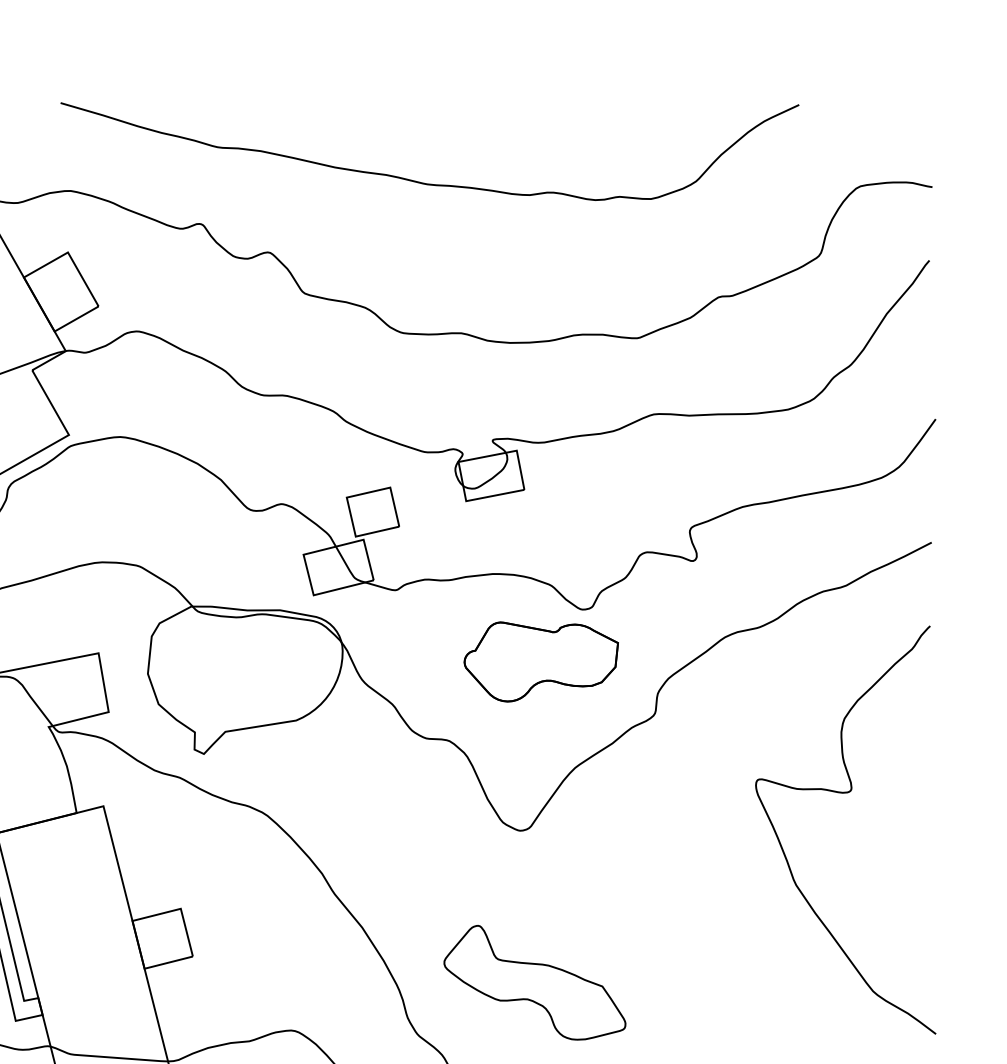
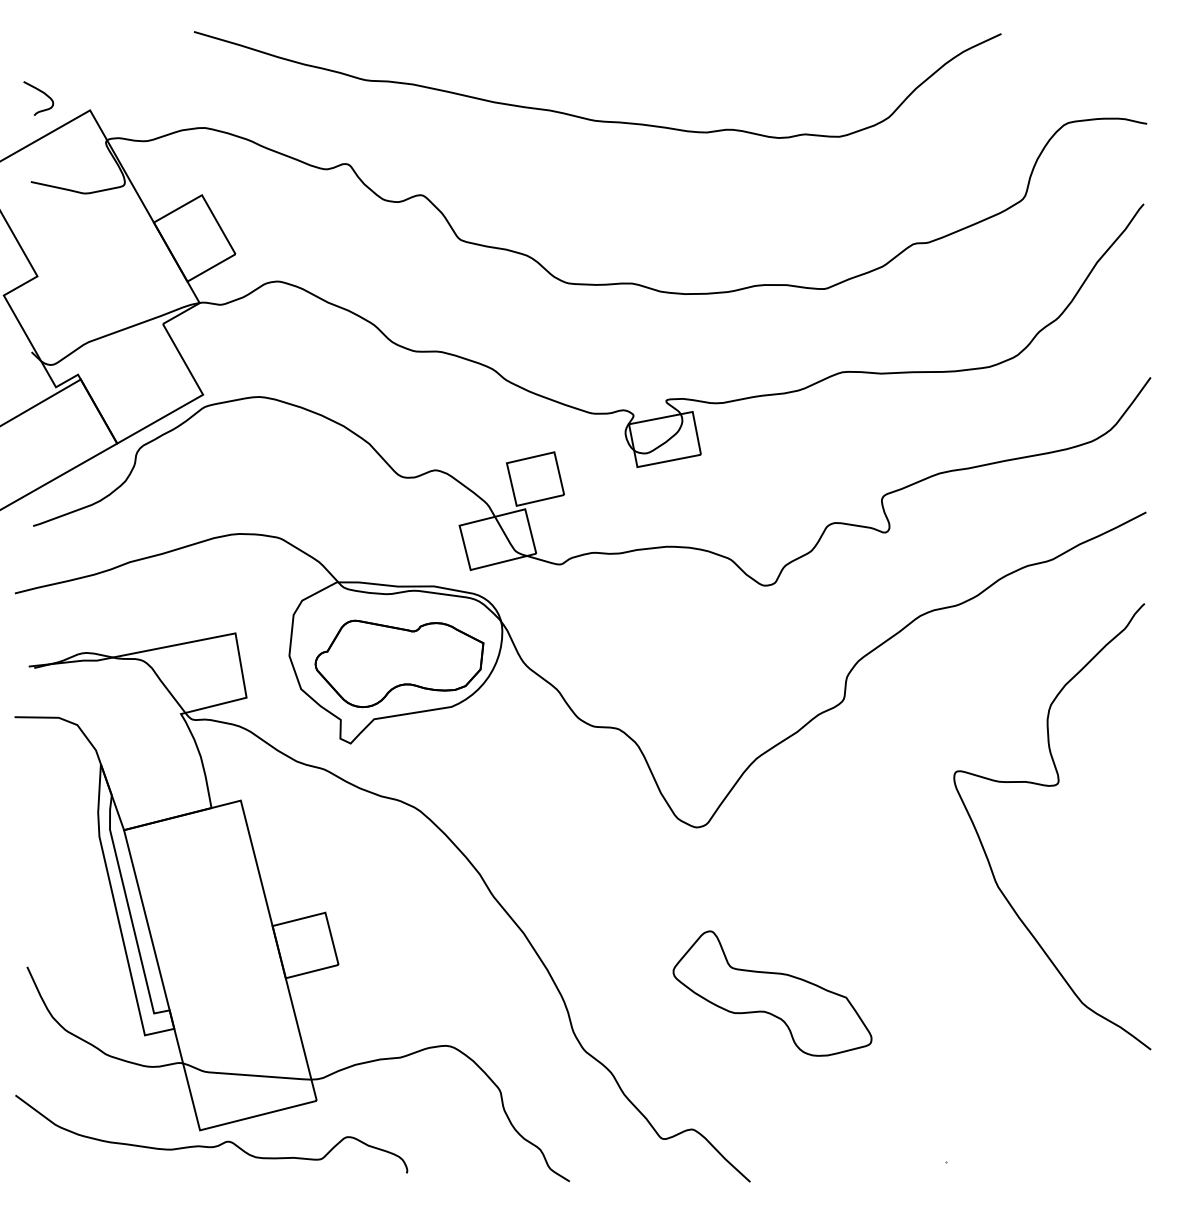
part: (541, 661) -> (399, 663), moved
part: (534, 982) -> (772, 993), moved

